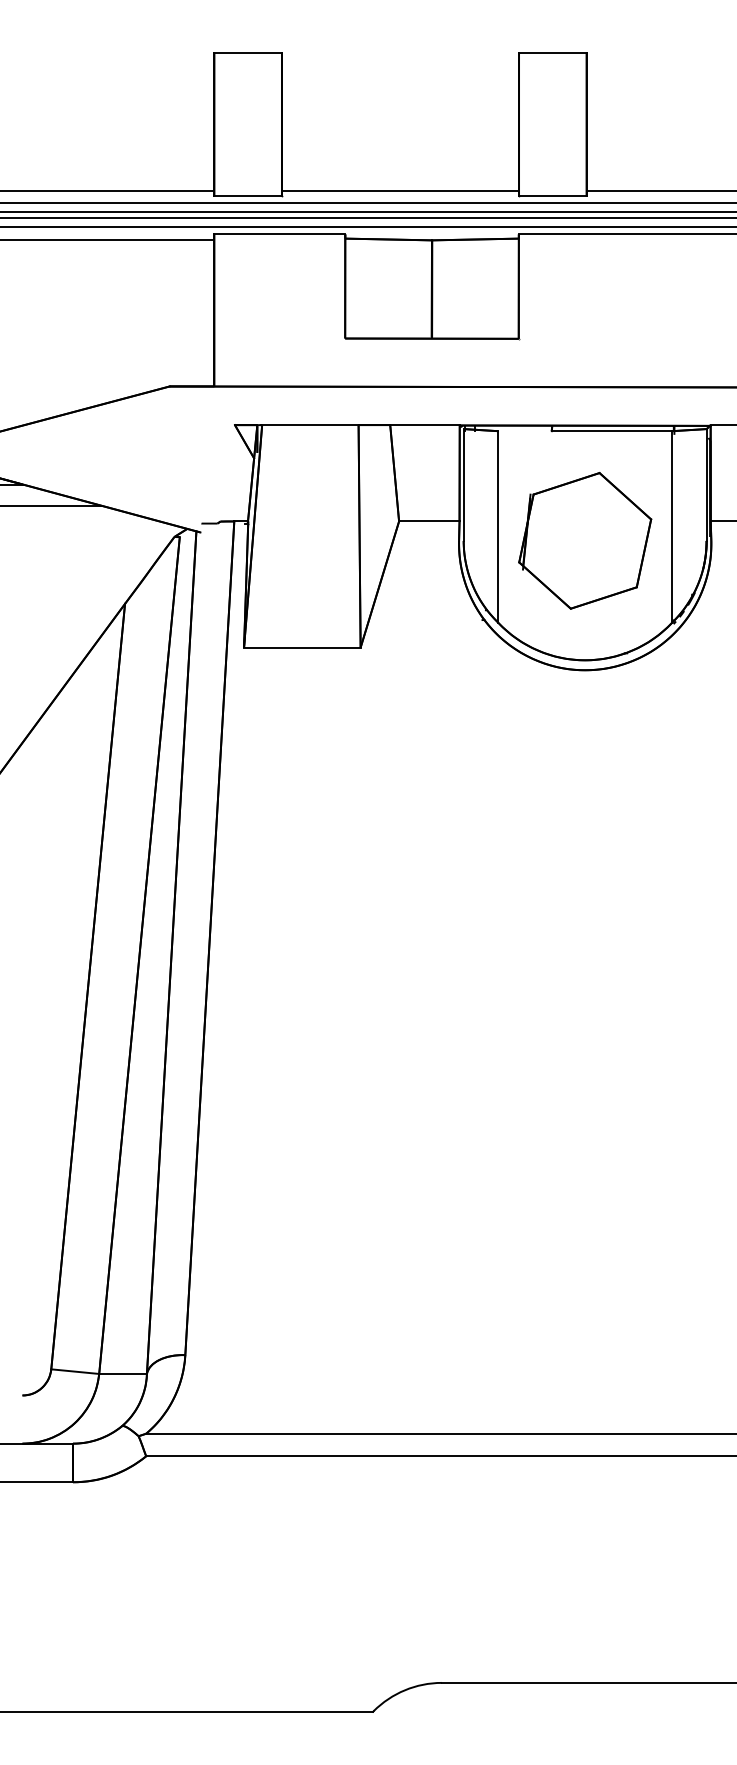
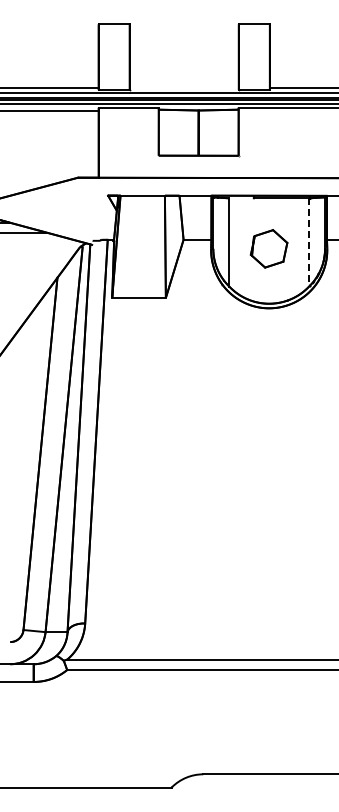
line: (398, 190) -> (183, 87), removed
line: (672, 527) -> (309, 242), solid -> dashed
part: (583, 540) -> (268, 248), size x0.6

